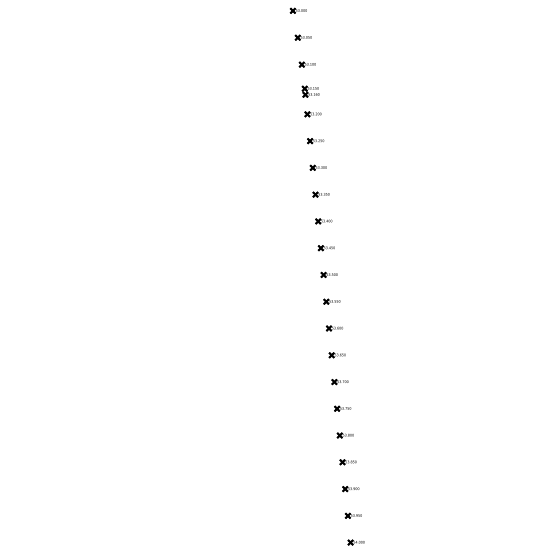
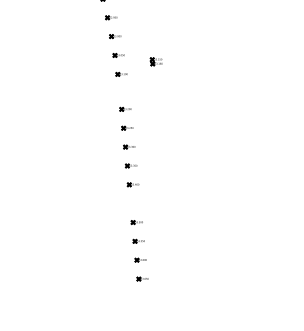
part: (310, 91) -> (156, 61), moved
part: (325, 248) -> (134, 203), removed
part: (339, 382) -> (144, 298), removed
part: (342, 408) -> (146, 316), removed

